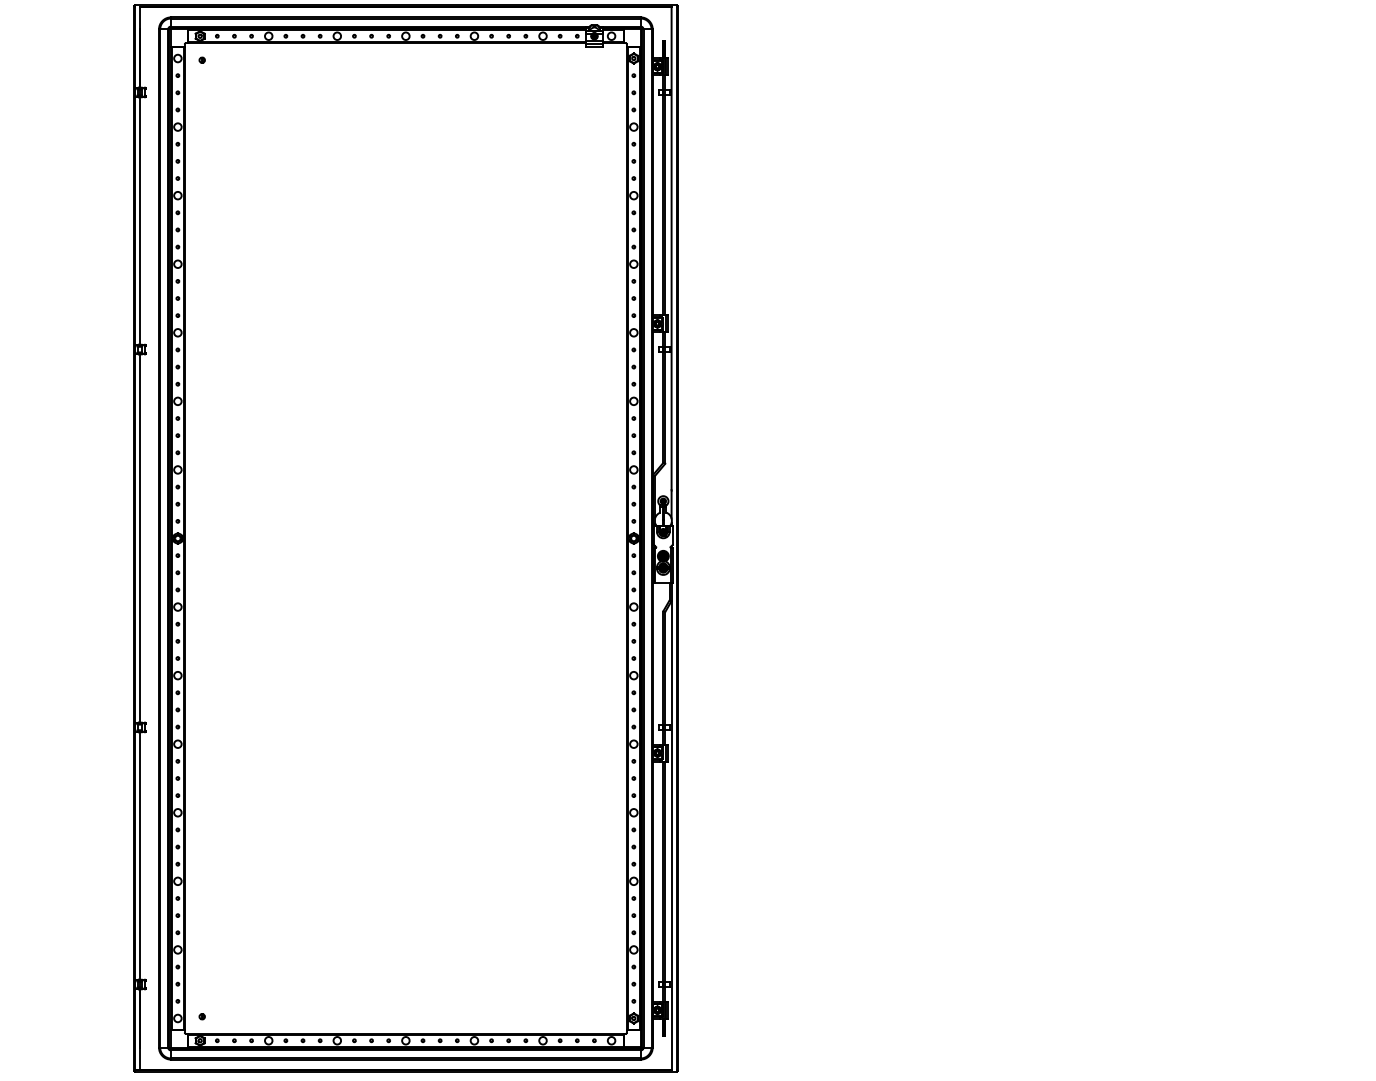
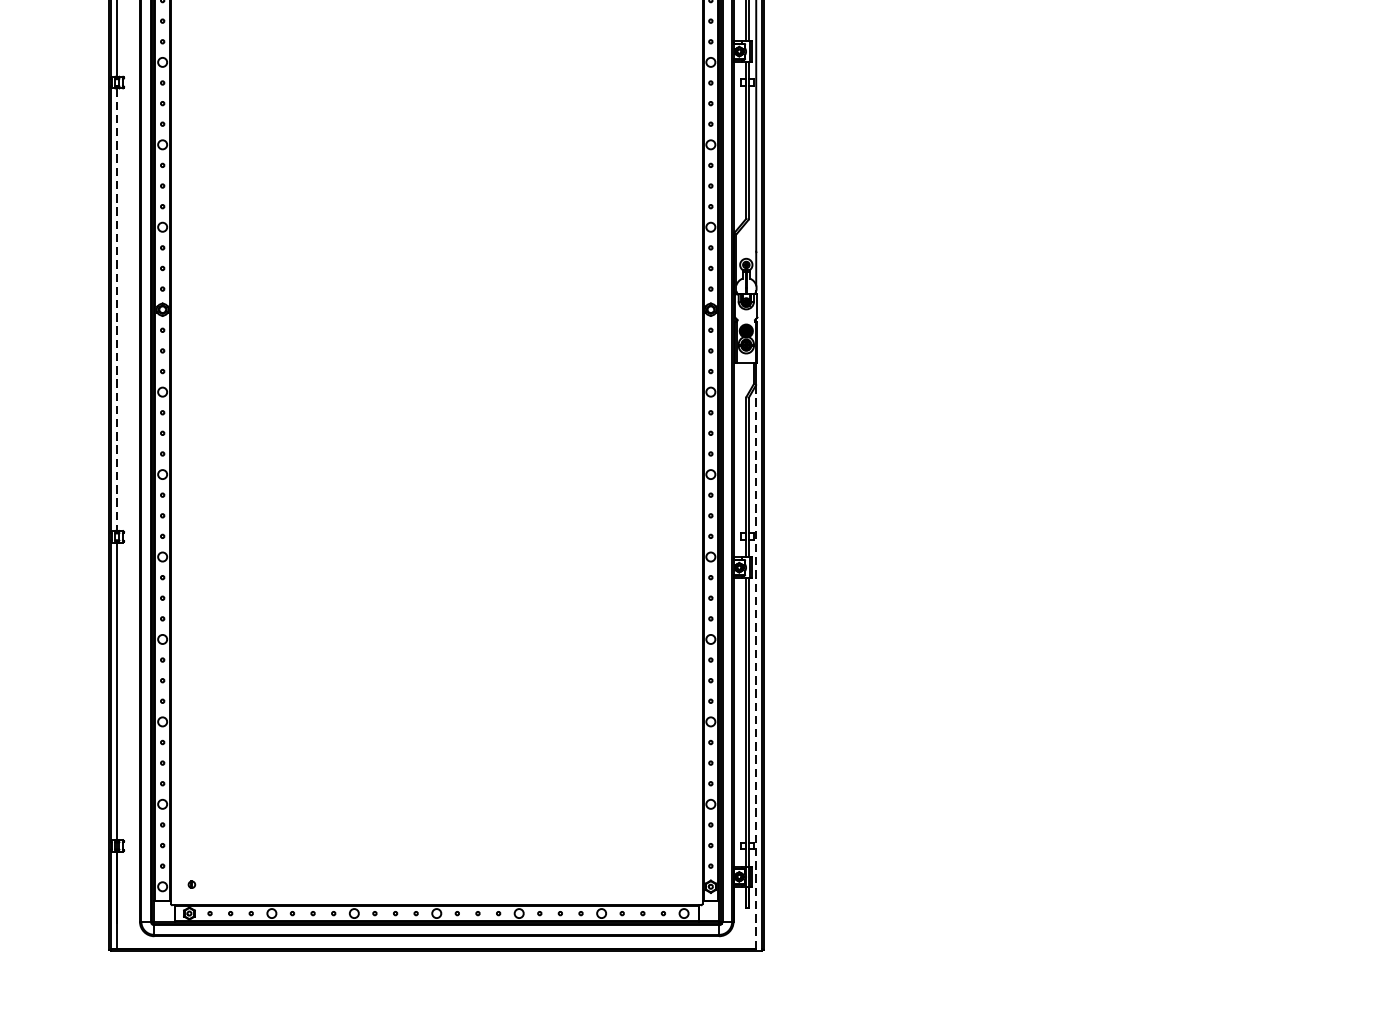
line: (140, 539) -> (117, 310), solid -> dashed
line: (671, 835) -> (756, 666), solid -> dashed

